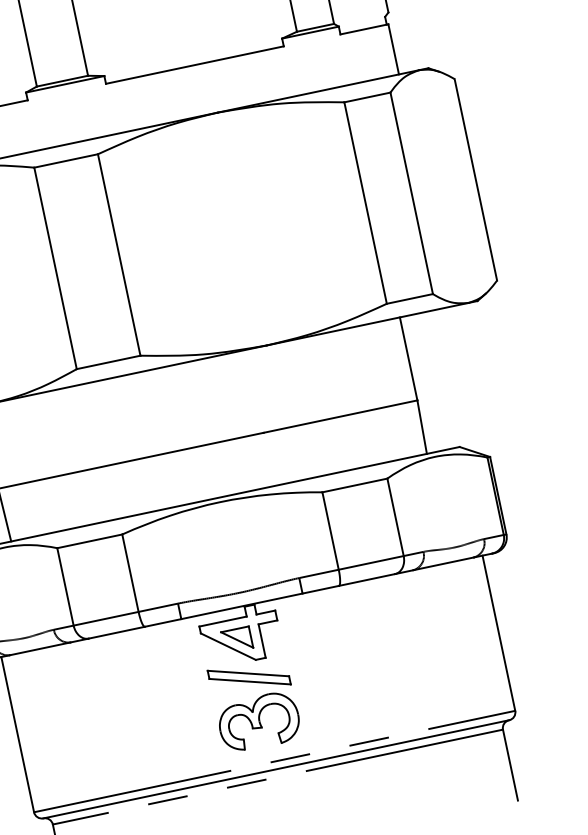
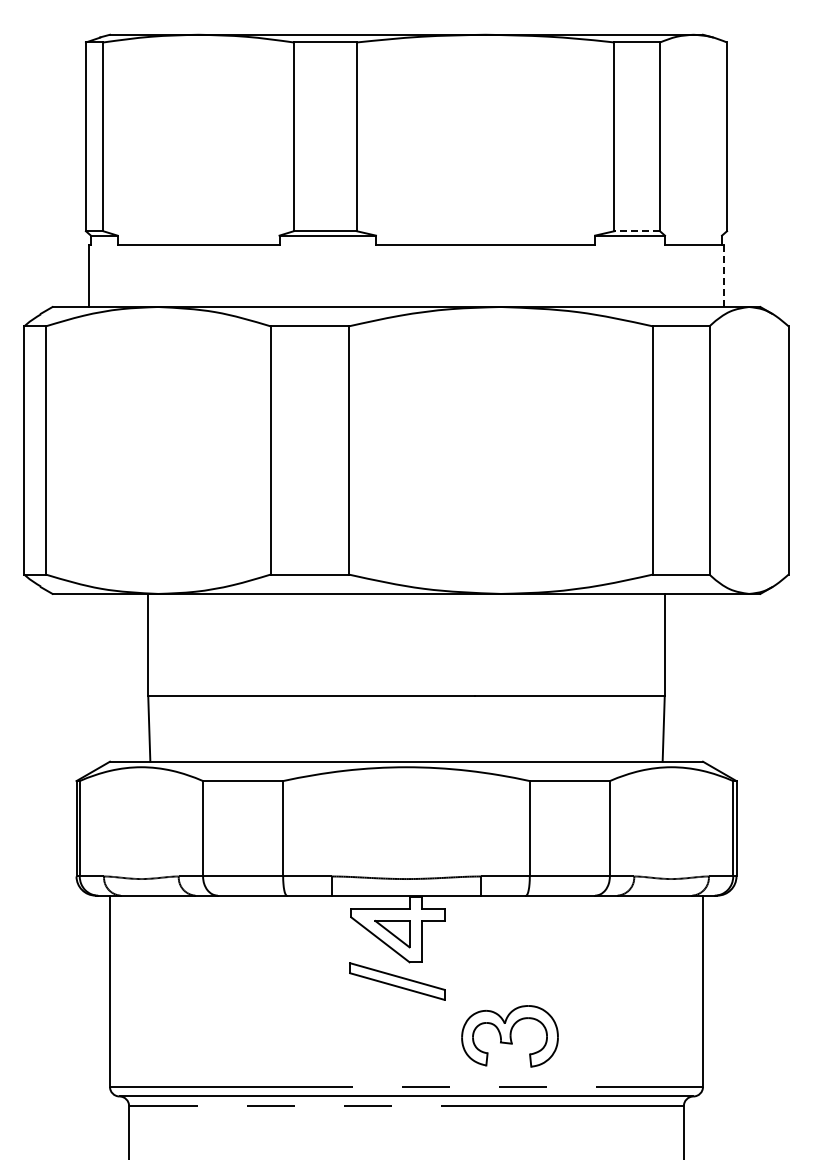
line: (315, 27) -> (637, 231), solid -> dashed
line: (394, 49) -> (724, 276), solid -> dashed
part: (258, 722) -> (509, 1036), moved

